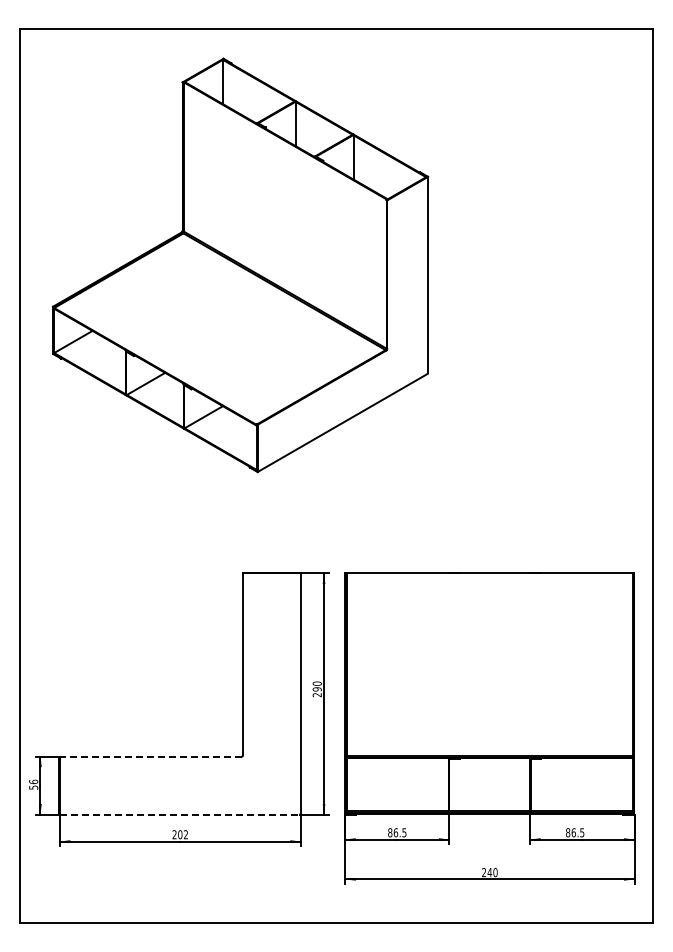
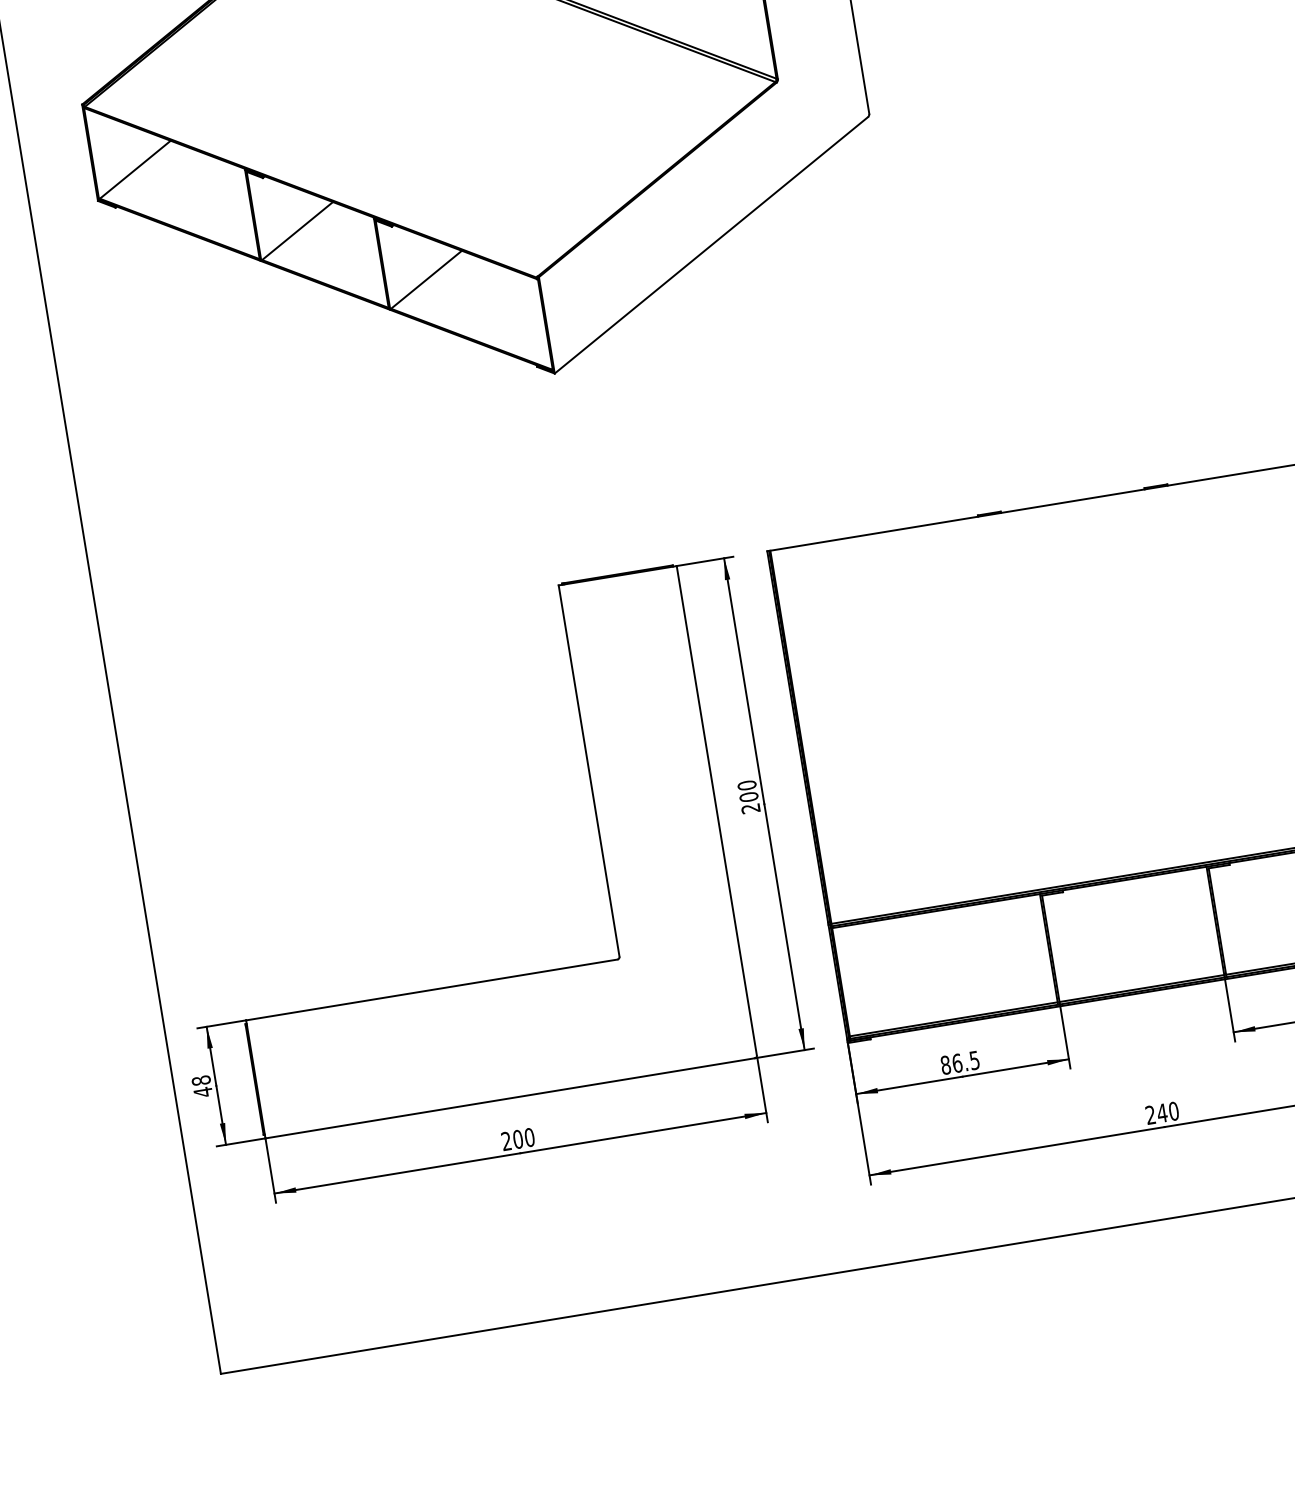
text: (317, 689) -> (749, 797), 290 -> 200
line: (150, 756) -> (431, 989), dashed -> solid
text: (33, 784) -> (201, 1085), 56 -> 48
line: (179, 814) -> (509, 1098), dashed -> solid
text: (185, 834) -> (528, 1137), 202 -> 200

